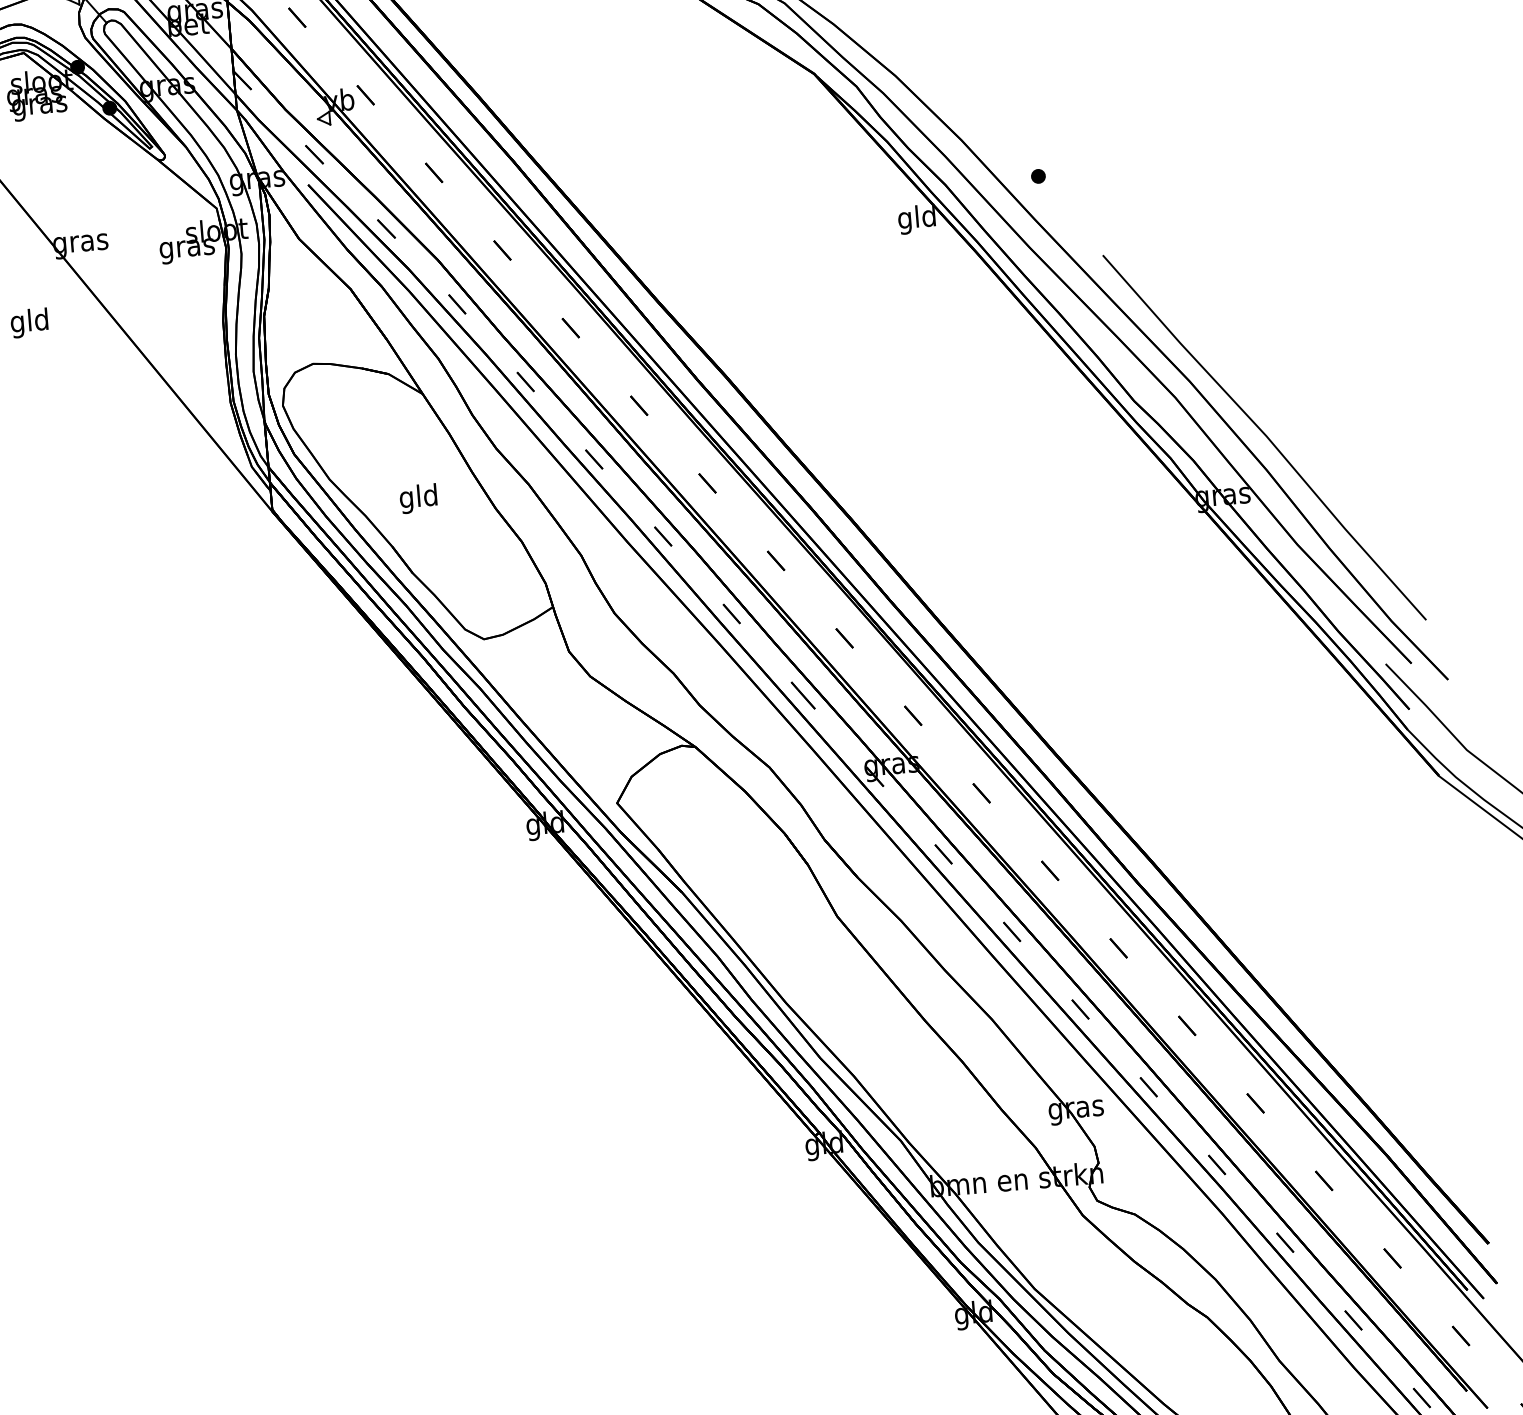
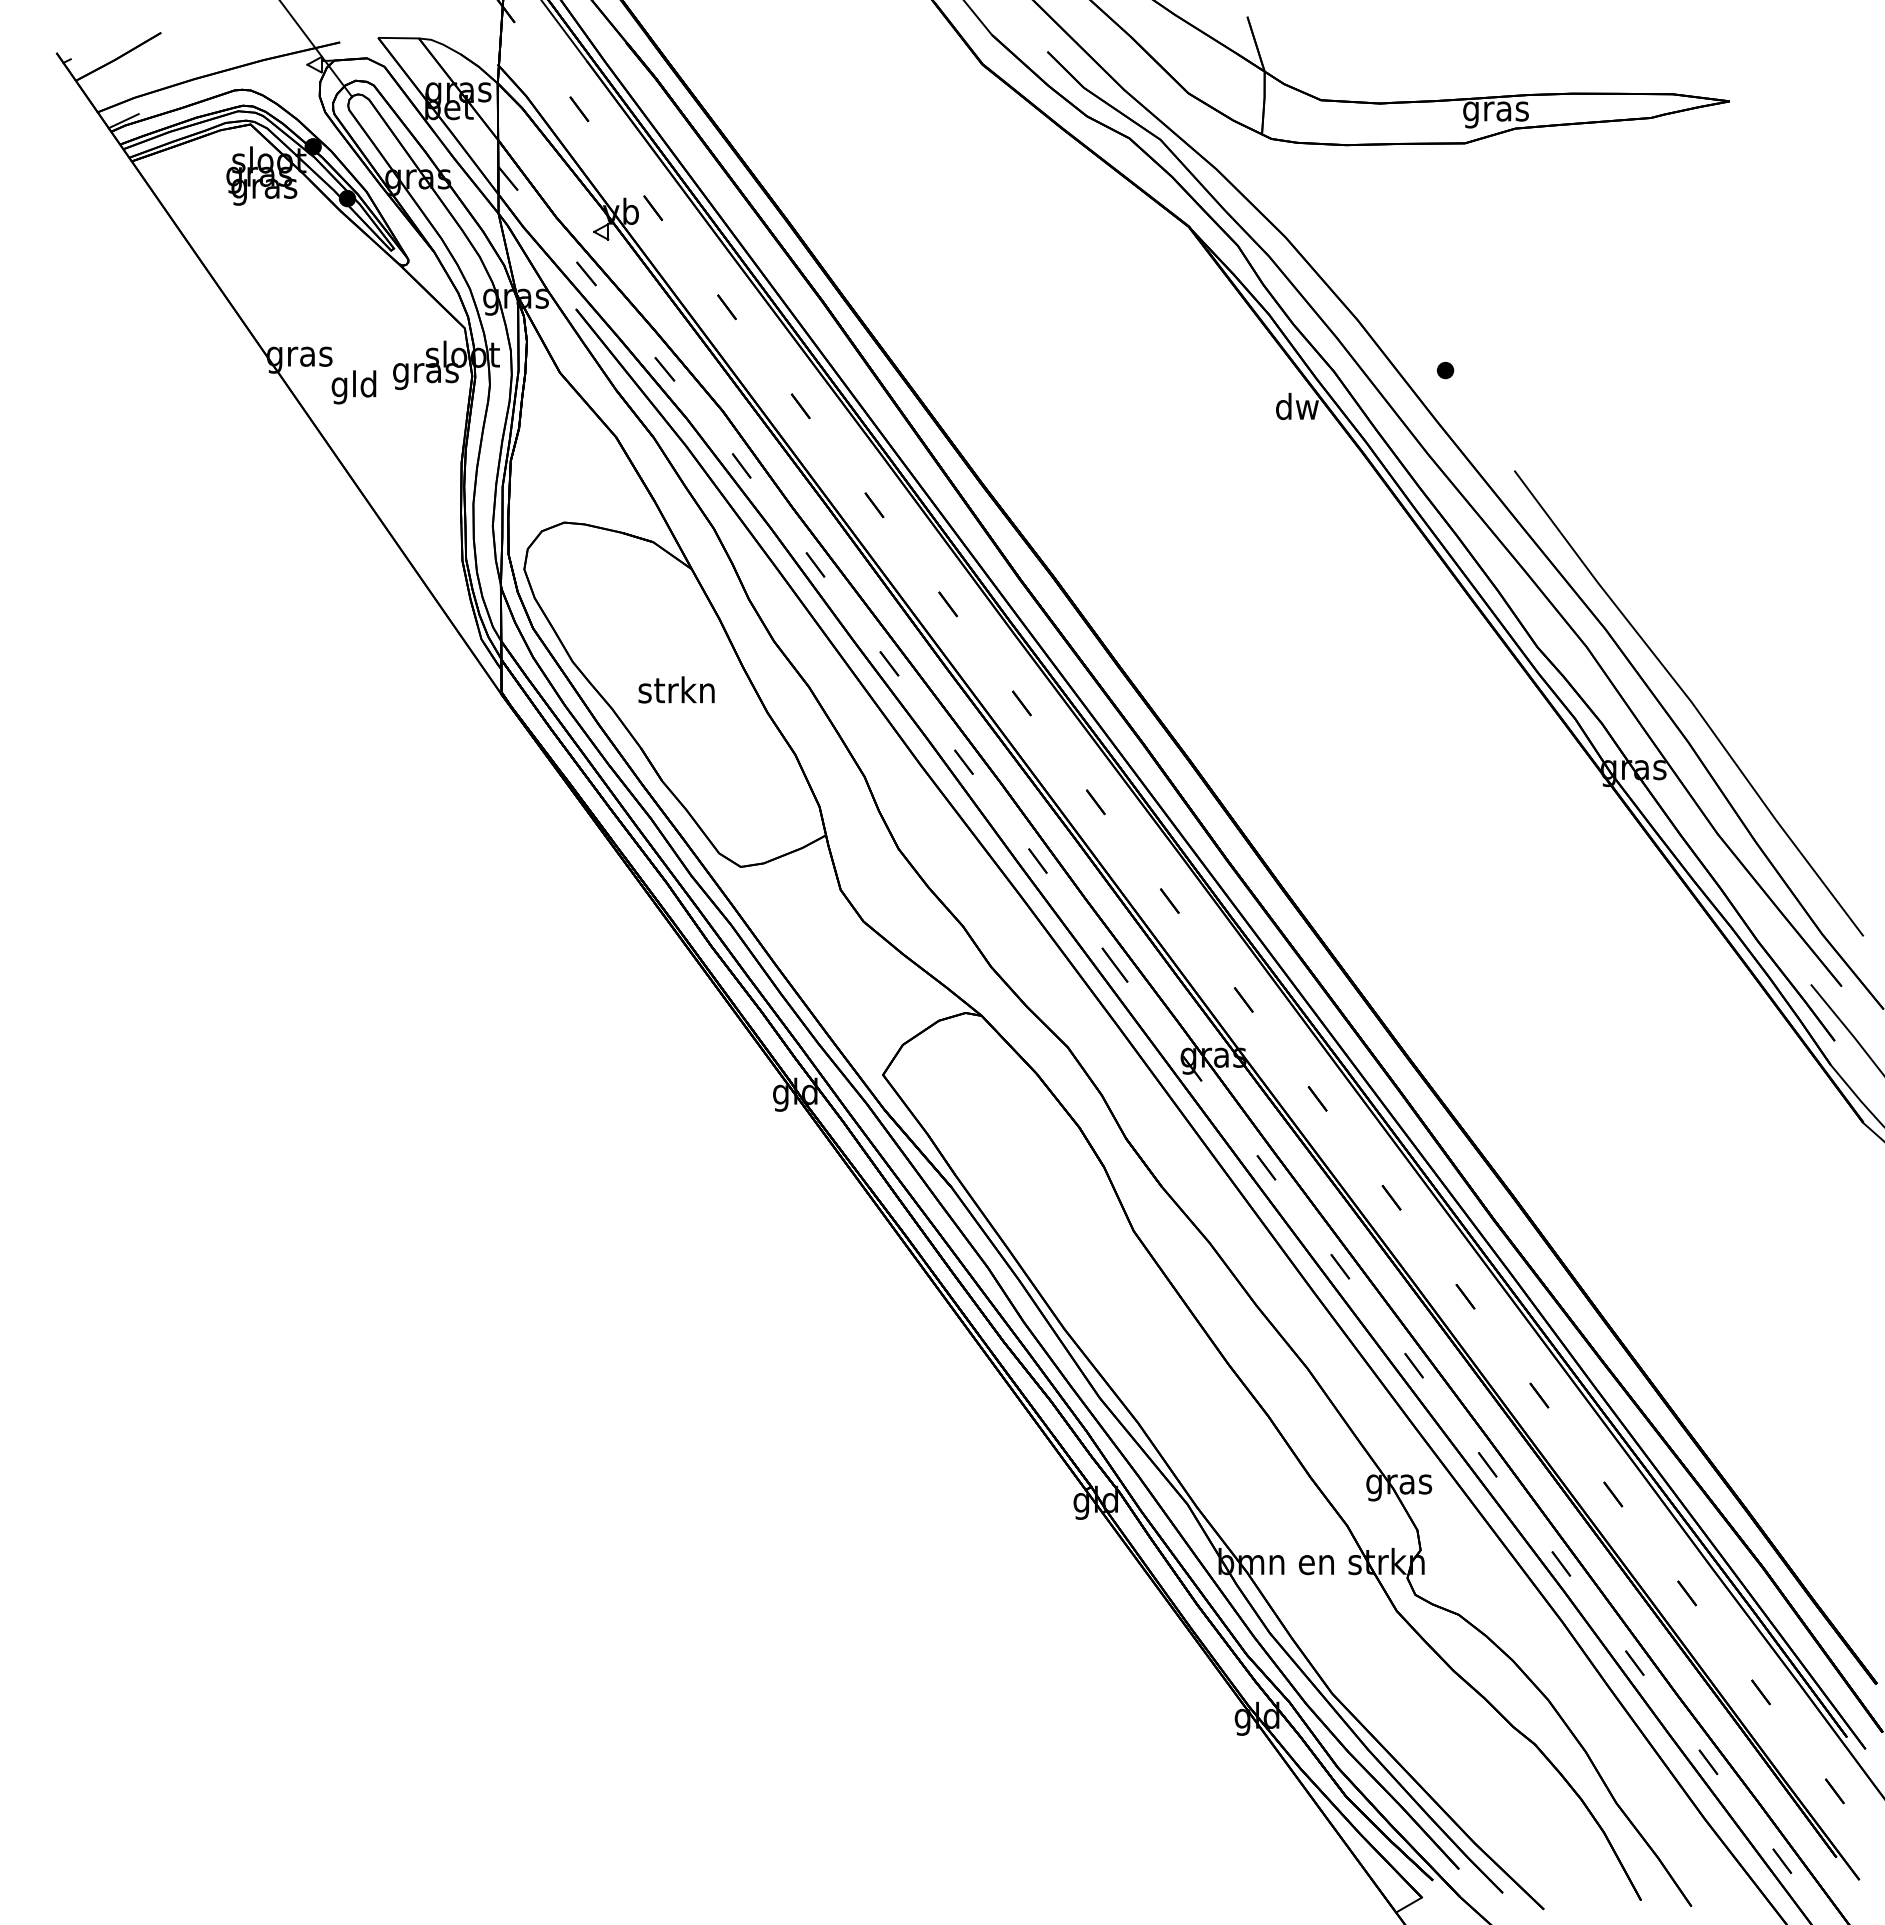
text: (916, 219) -> (1296, 409), gld -> dw
text: (29, 323) -> (353, 387), moved
text: (418, 498) -> (676, 693), gld -> strkn

